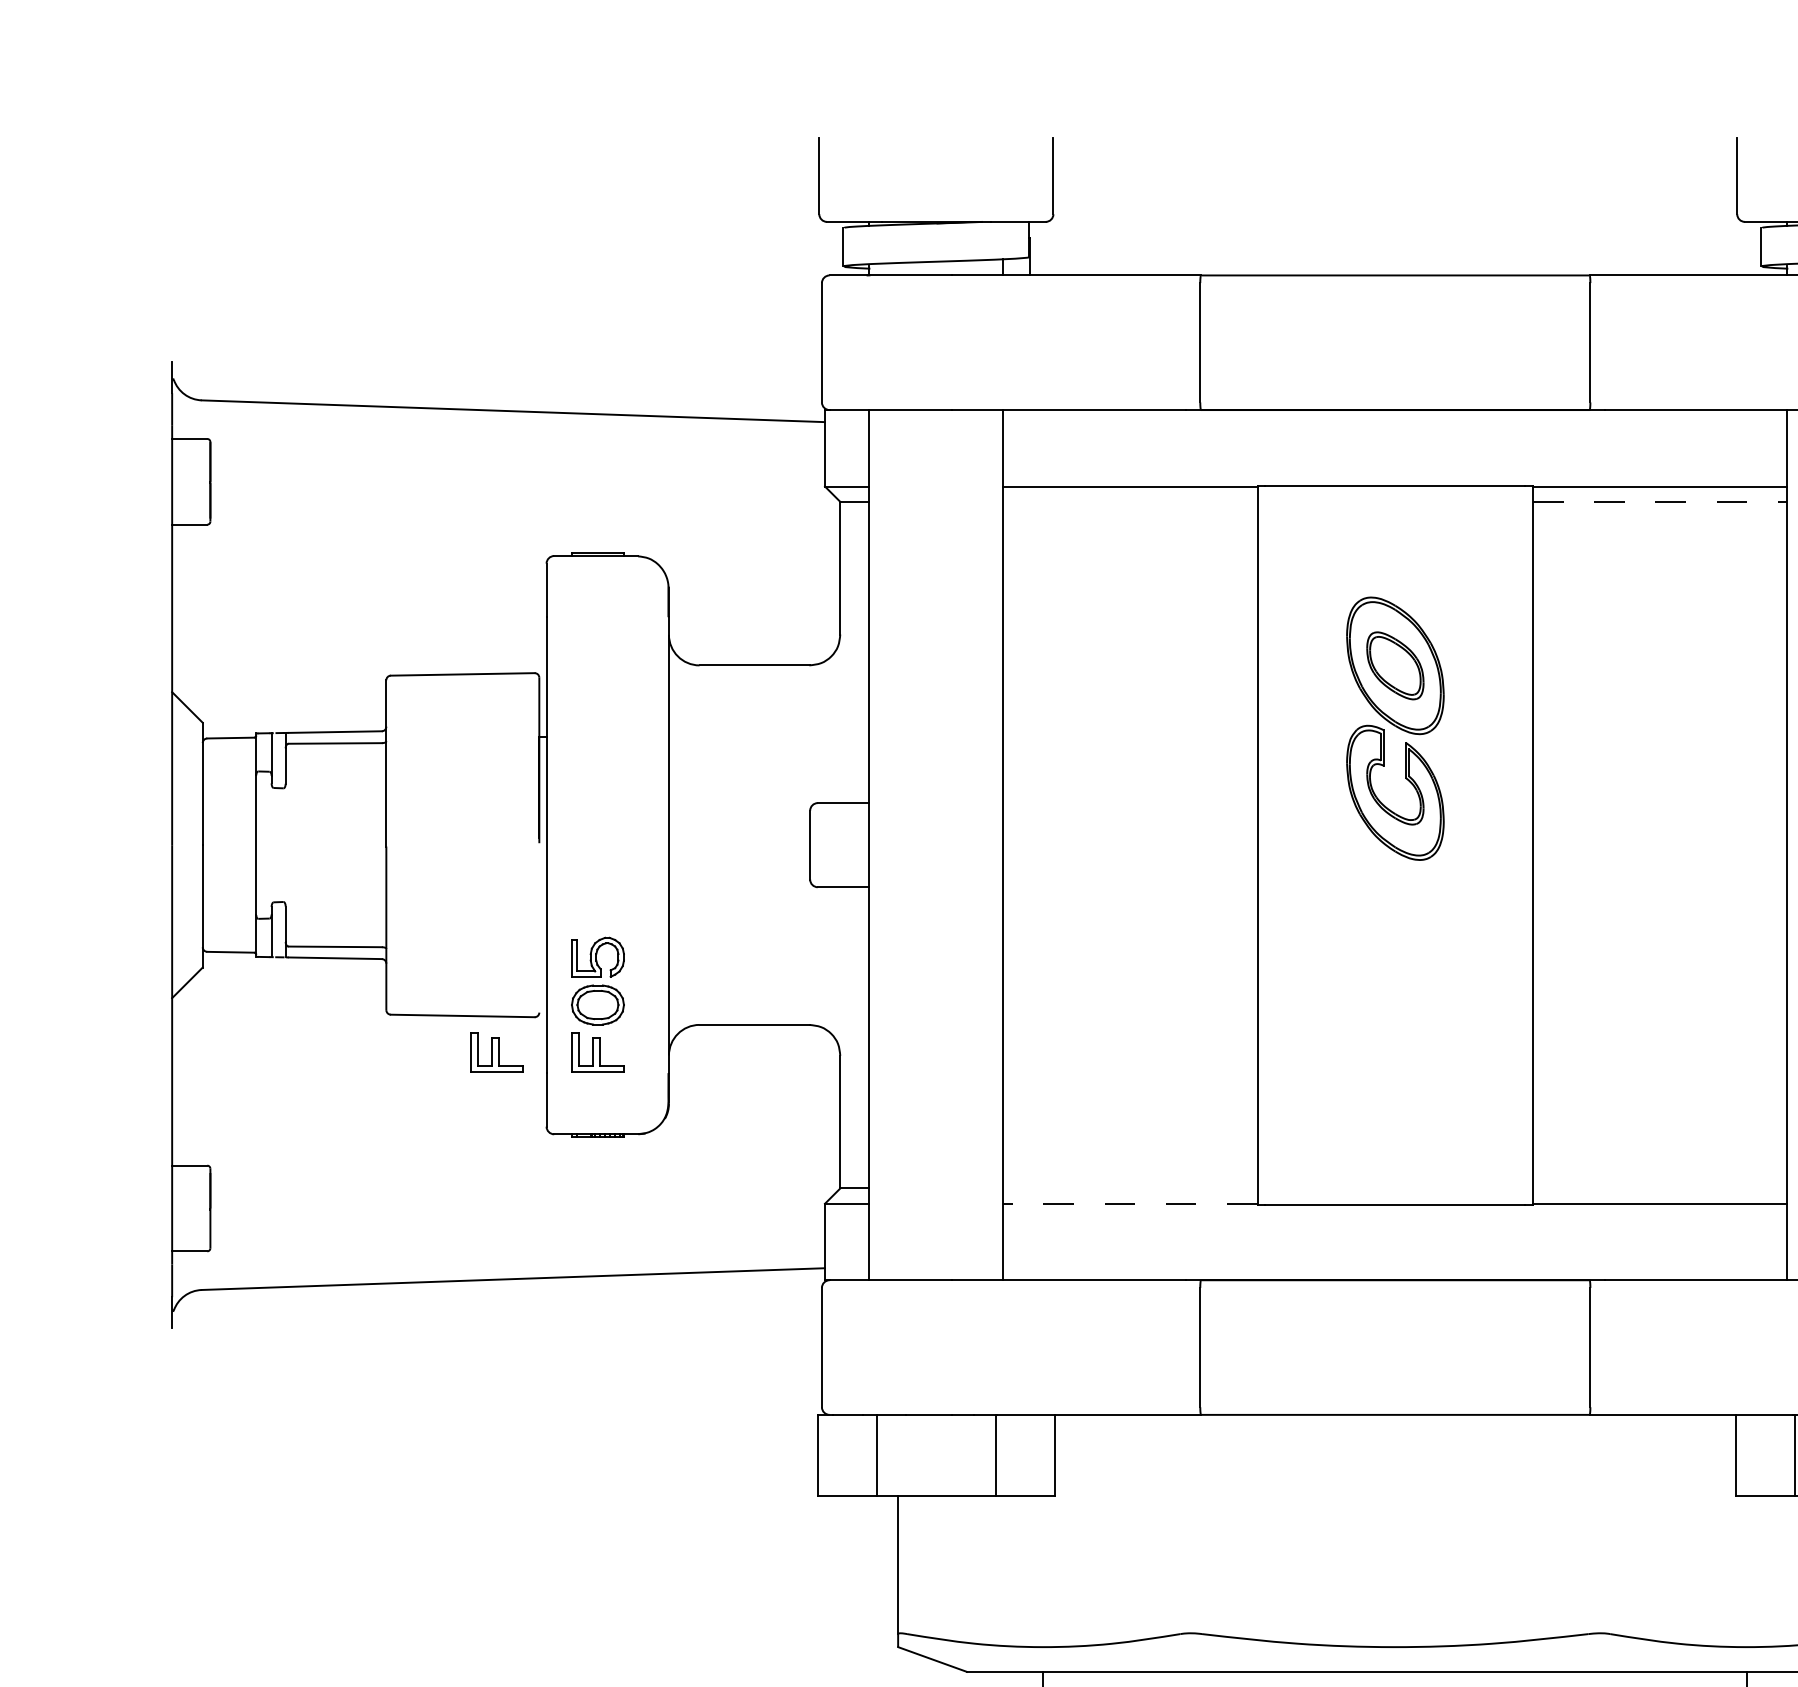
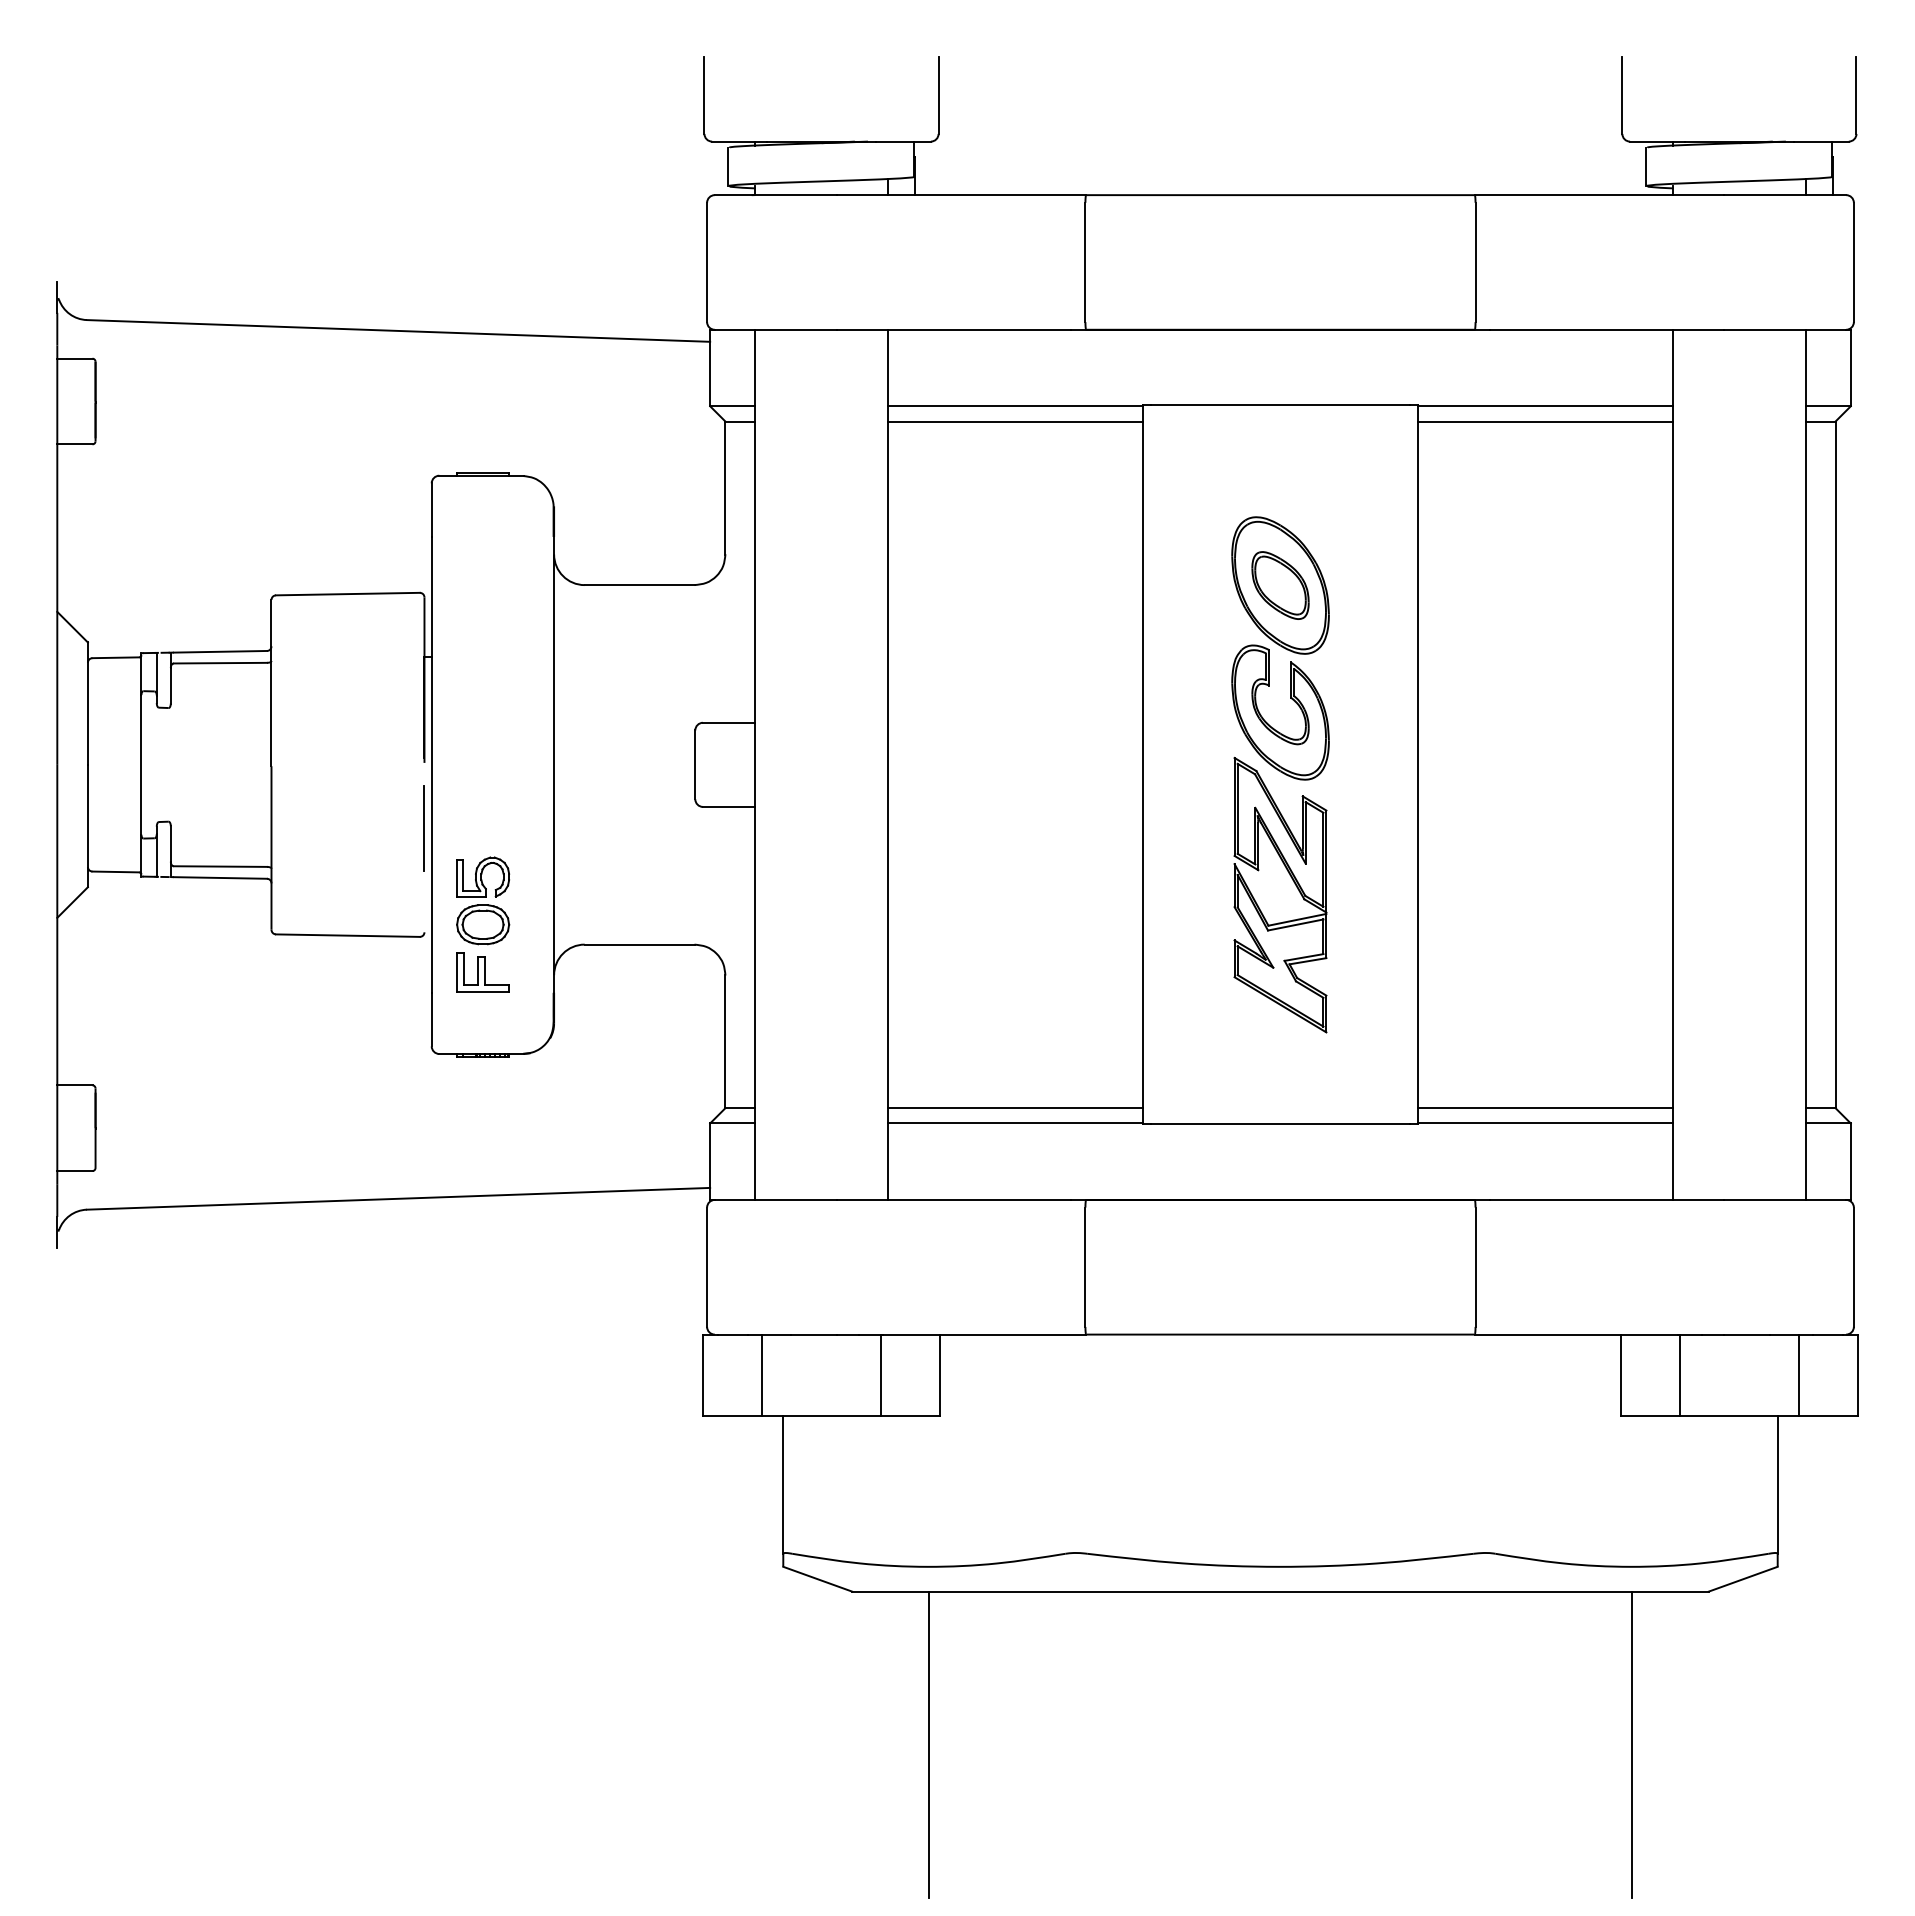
line: (1130, 501) -> (1015, 421), added
line: (1660, 501) -> (1545, 421), dashed -> solid
line: (539, 908) -> (424, 828), added
part: (1409, 964) -> (1294, 884), added
part: (496, 1052) -> (381, 972), removed
line: (1130, 1188) -> (1015, 1108), added
line: (1660, 1188) -> (1545, 1108), added
line: (1130, 1203) -> (1015, 1123), dashed -> solid

